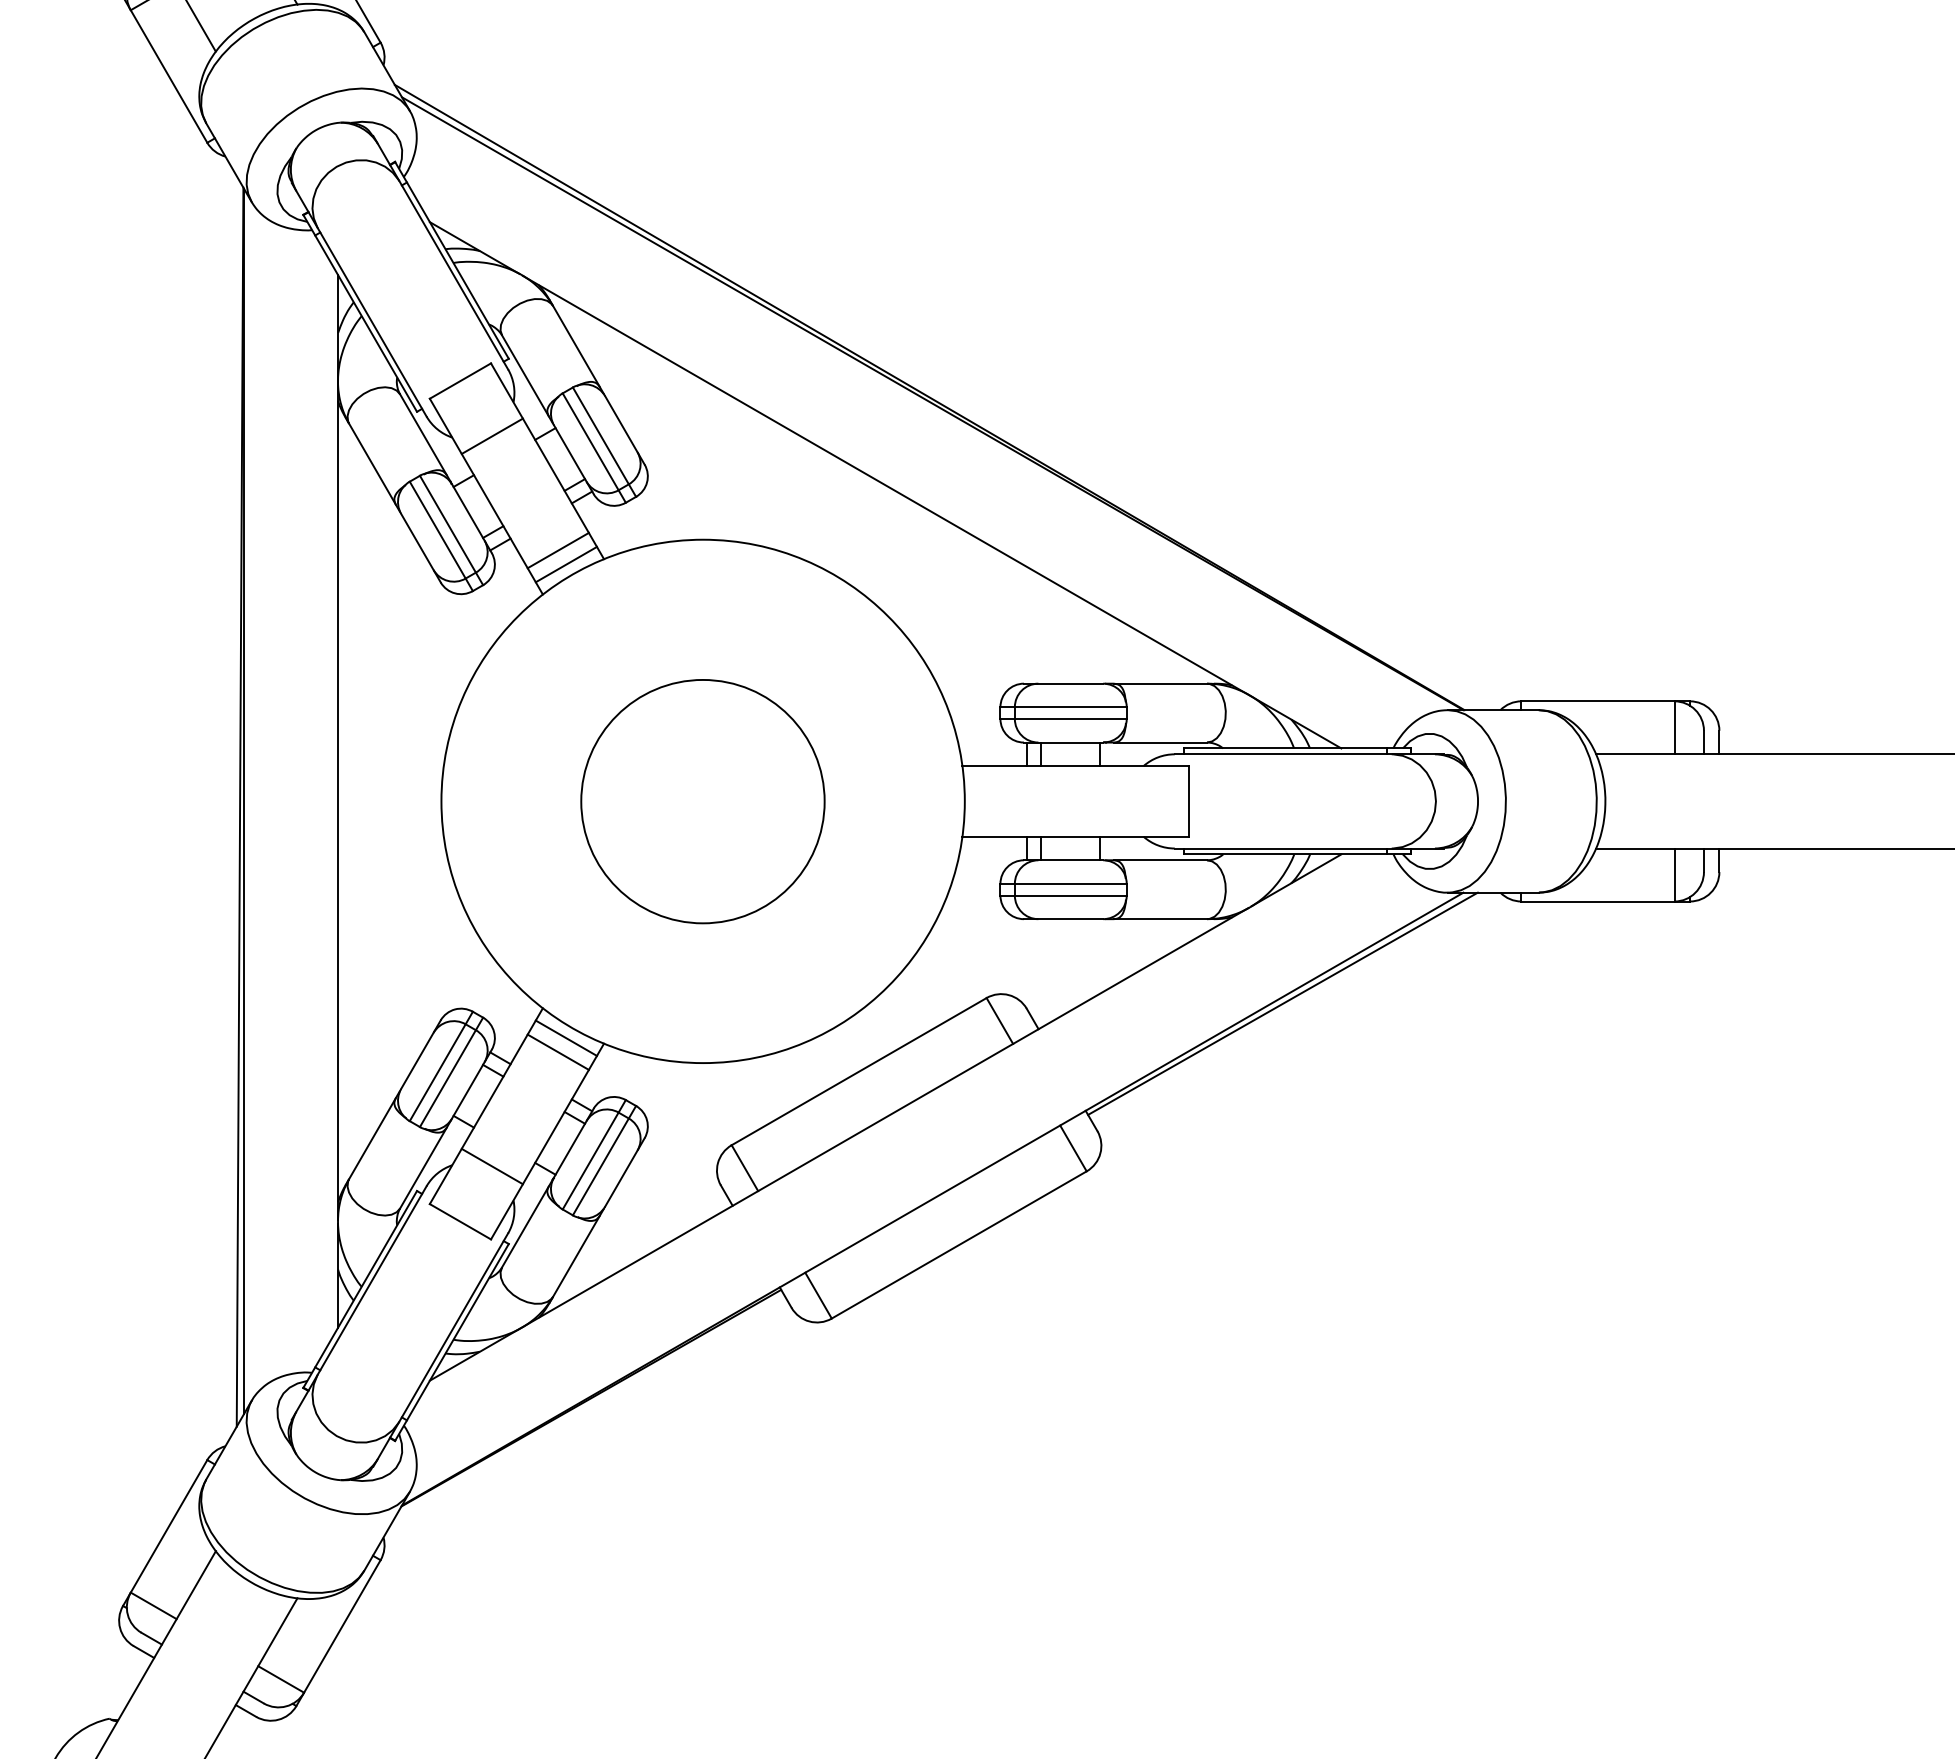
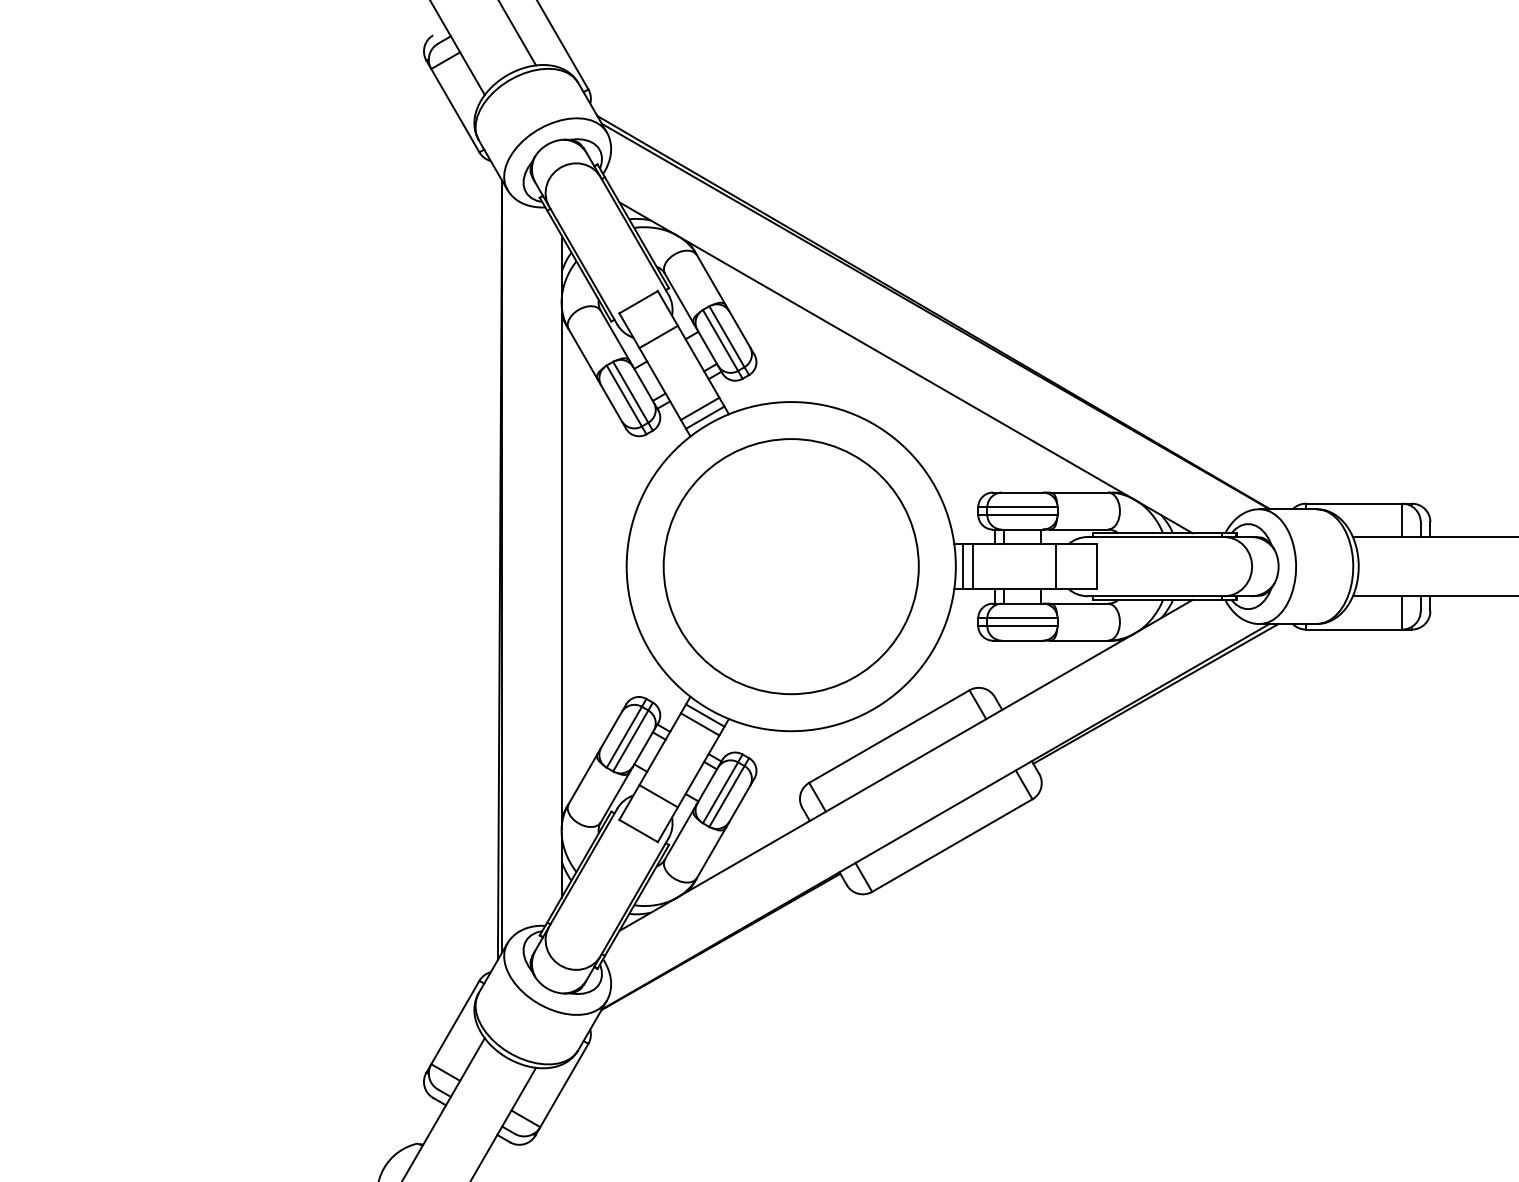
circle: (701, 801) -> (790, 566), size x1.67
line: (976, 801) -> (963, 566), added
line: (992, 801) -> (973, 566), added
line: (1124, 801) -> (1056, 566), added

